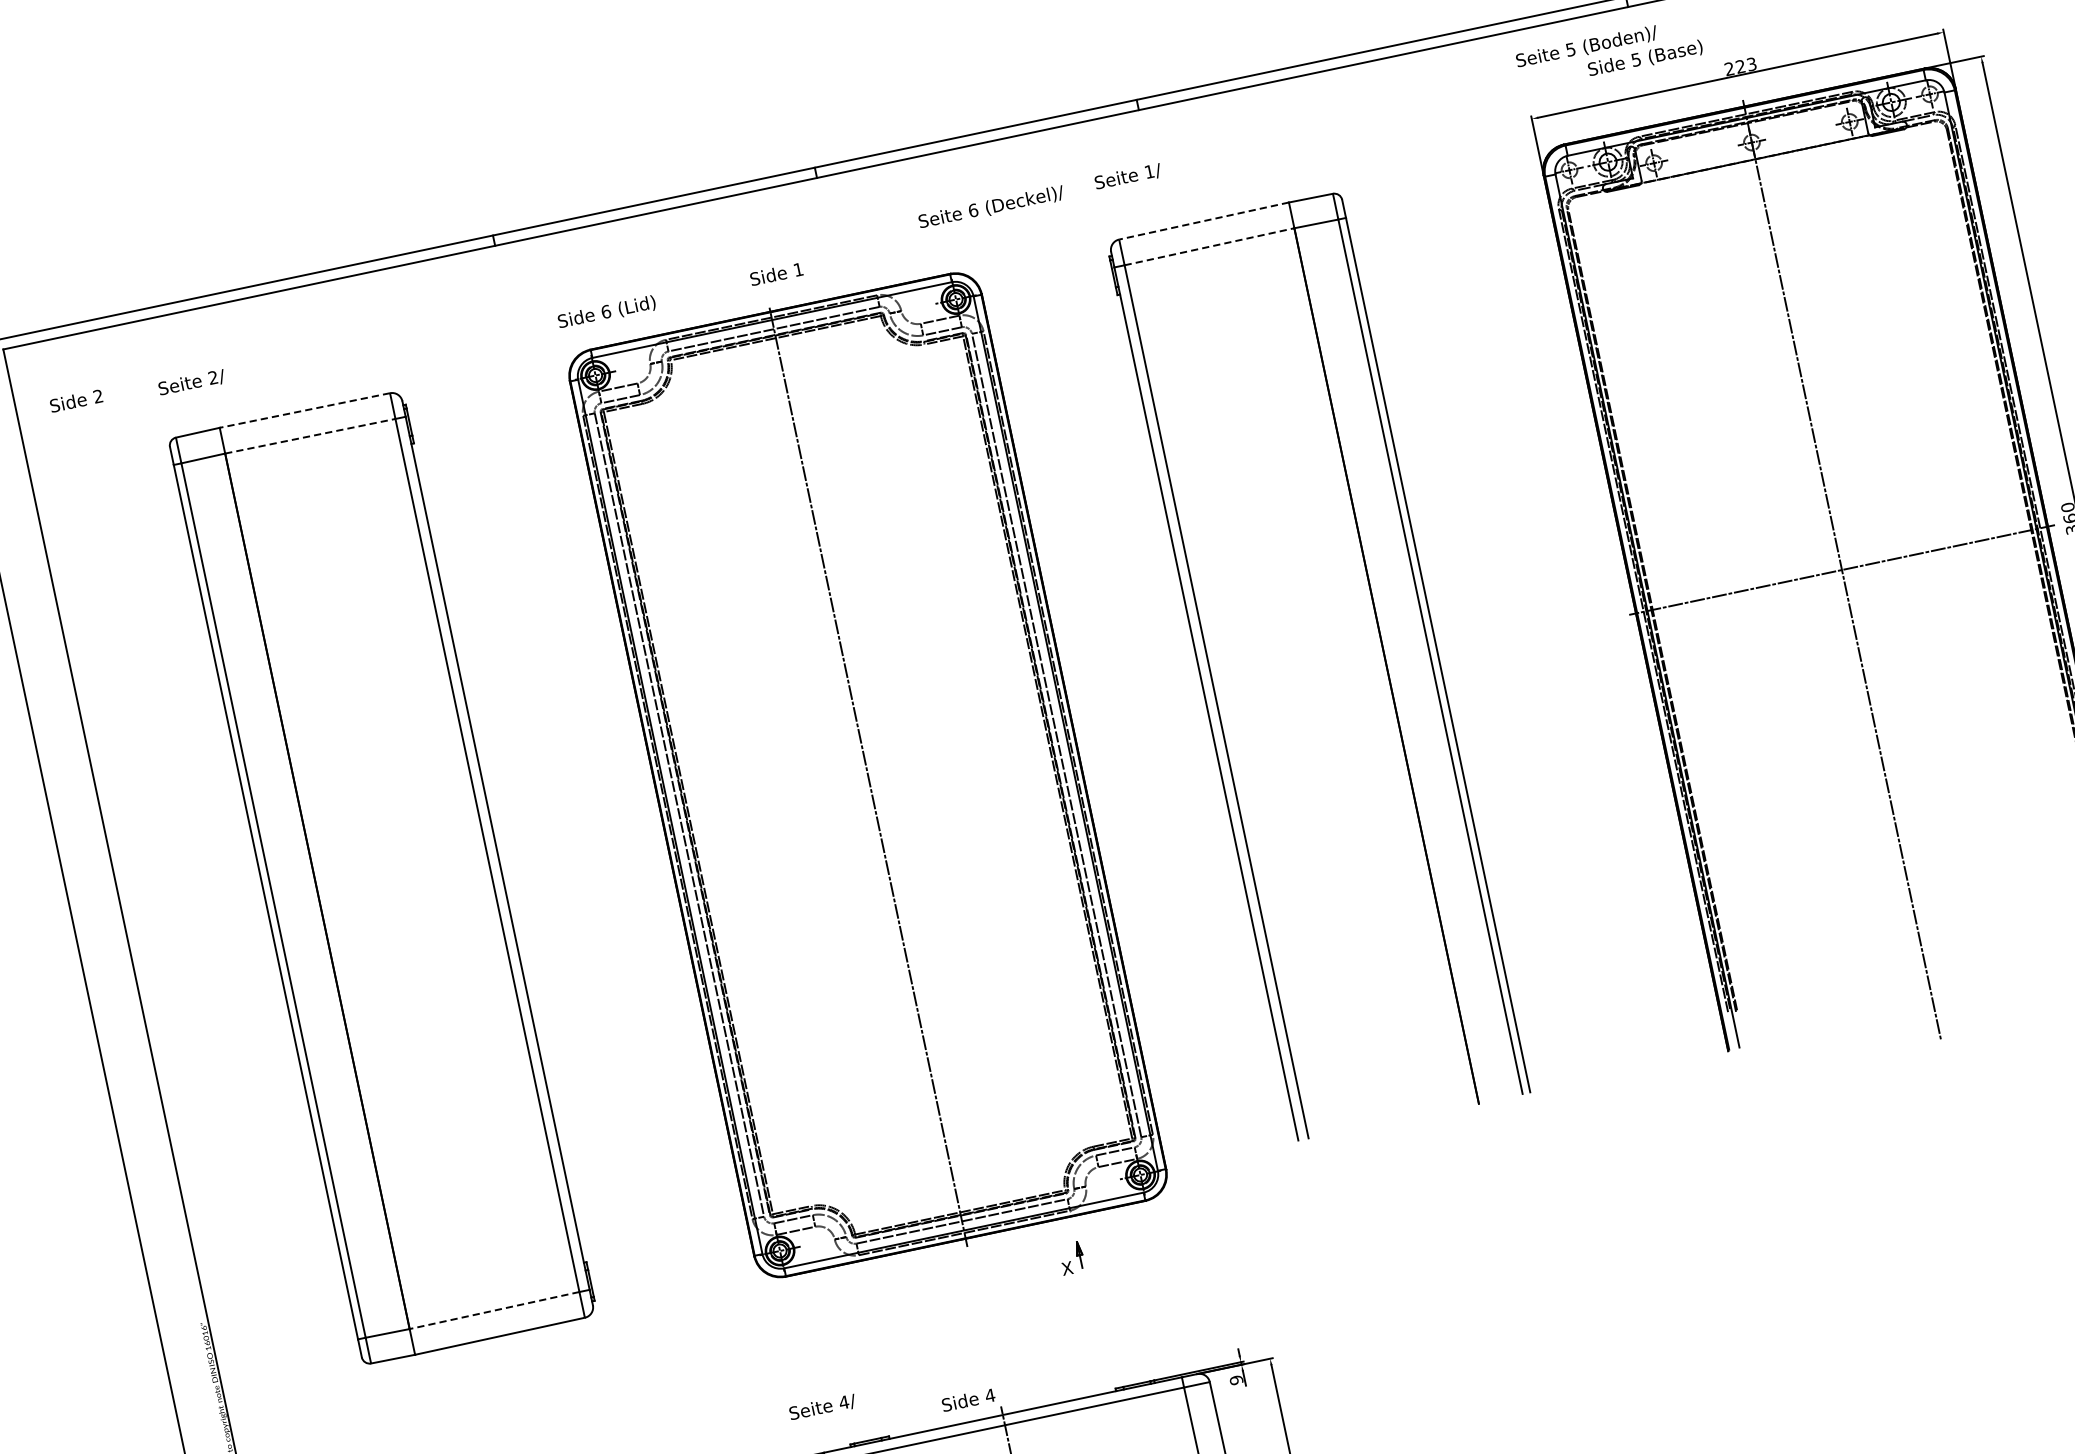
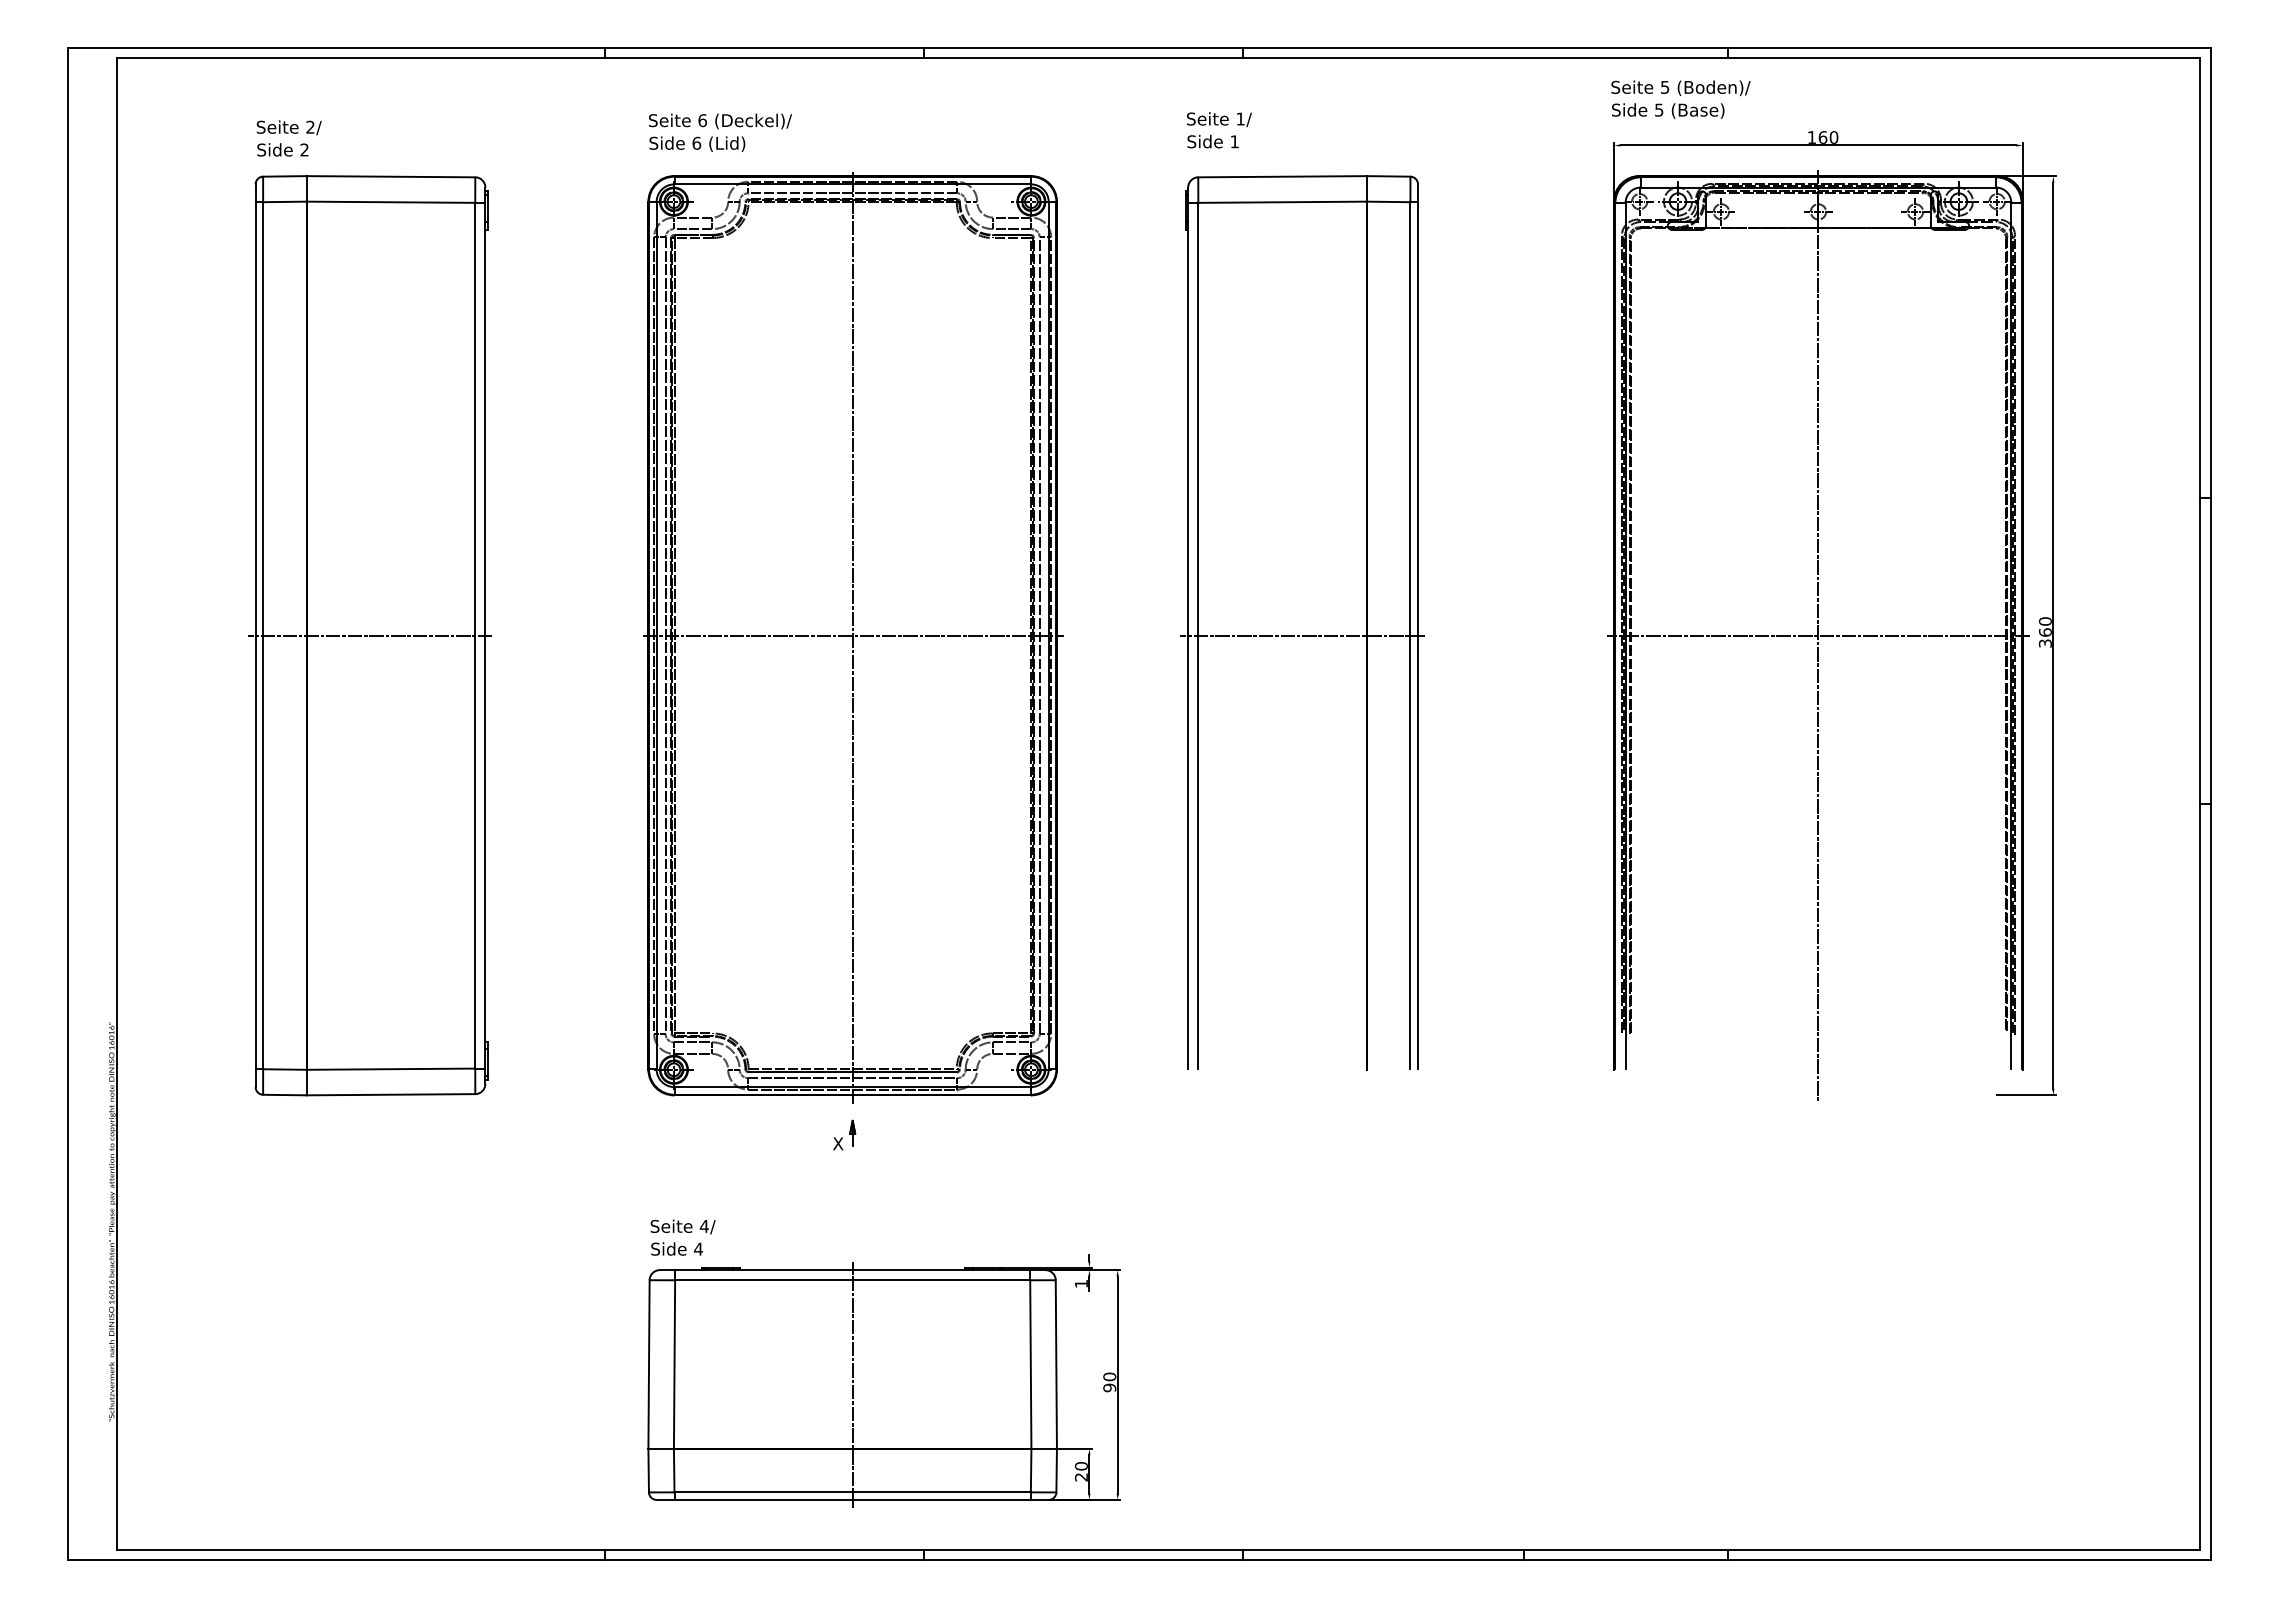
text: (1645, 58) -> (1668, 110), moved
text: (1740, 66) -> (1822, 137), 223 -> 160
text: (991, 207) -> (720, 121), moved
line: (1203, 220) -> (1282, 176), dashed -> solid
line: (1210, 246) -> (1283, 202), dashed -> solid
text: (775, 274) -> (1212, 141), moved
text: (75, 400) -> (282, 149), moved
line: (304, 410) -> (390, 176), dashed -> solid
line: (310, 436) -> (391, 202), dashed -> solid
line: (1321, 679) -> (1302, 635), added
line: (867, 775) -> (852, 635), added
line: (381, 877) -> (370, 635), added
part: (1071, 1257) -> (844, 1134), moved
line: (494, 1310) -> (390, 1069), dashed -> solid
text: (1236, 1379) -> (1081, 1283), 9 -> 1
text: (967, 1399) -> (676, 1248), moved

